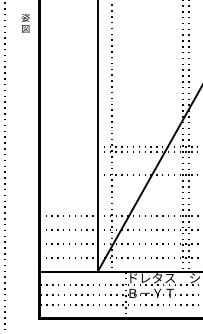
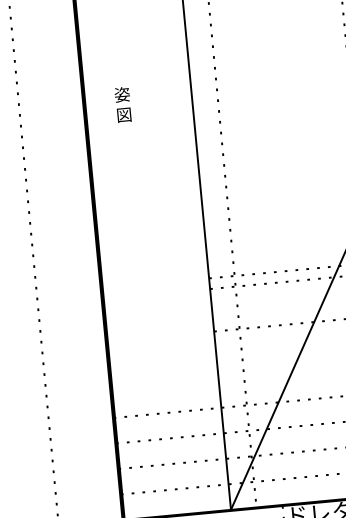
text: (25, 22) -> (122, 103), moved

